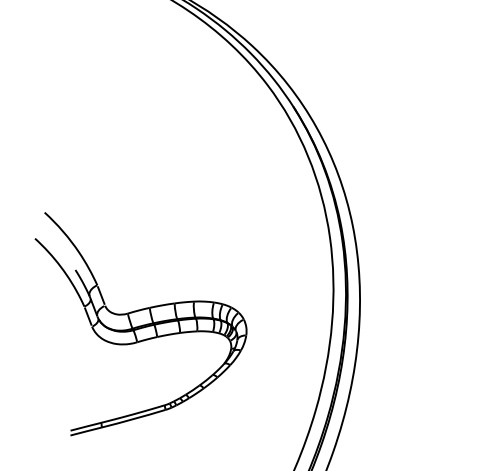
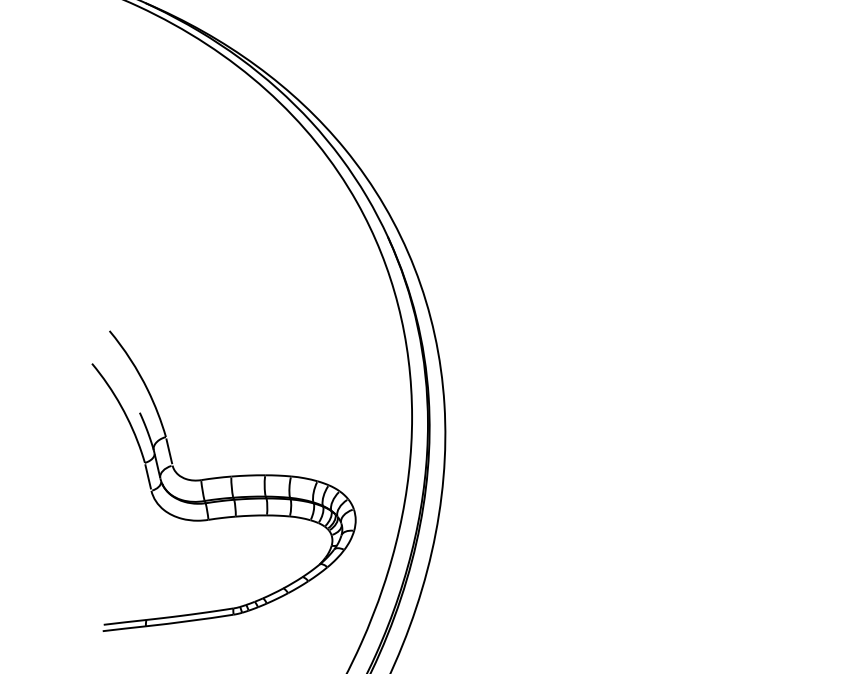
part: (144, 311) -> (223, 480), moved

